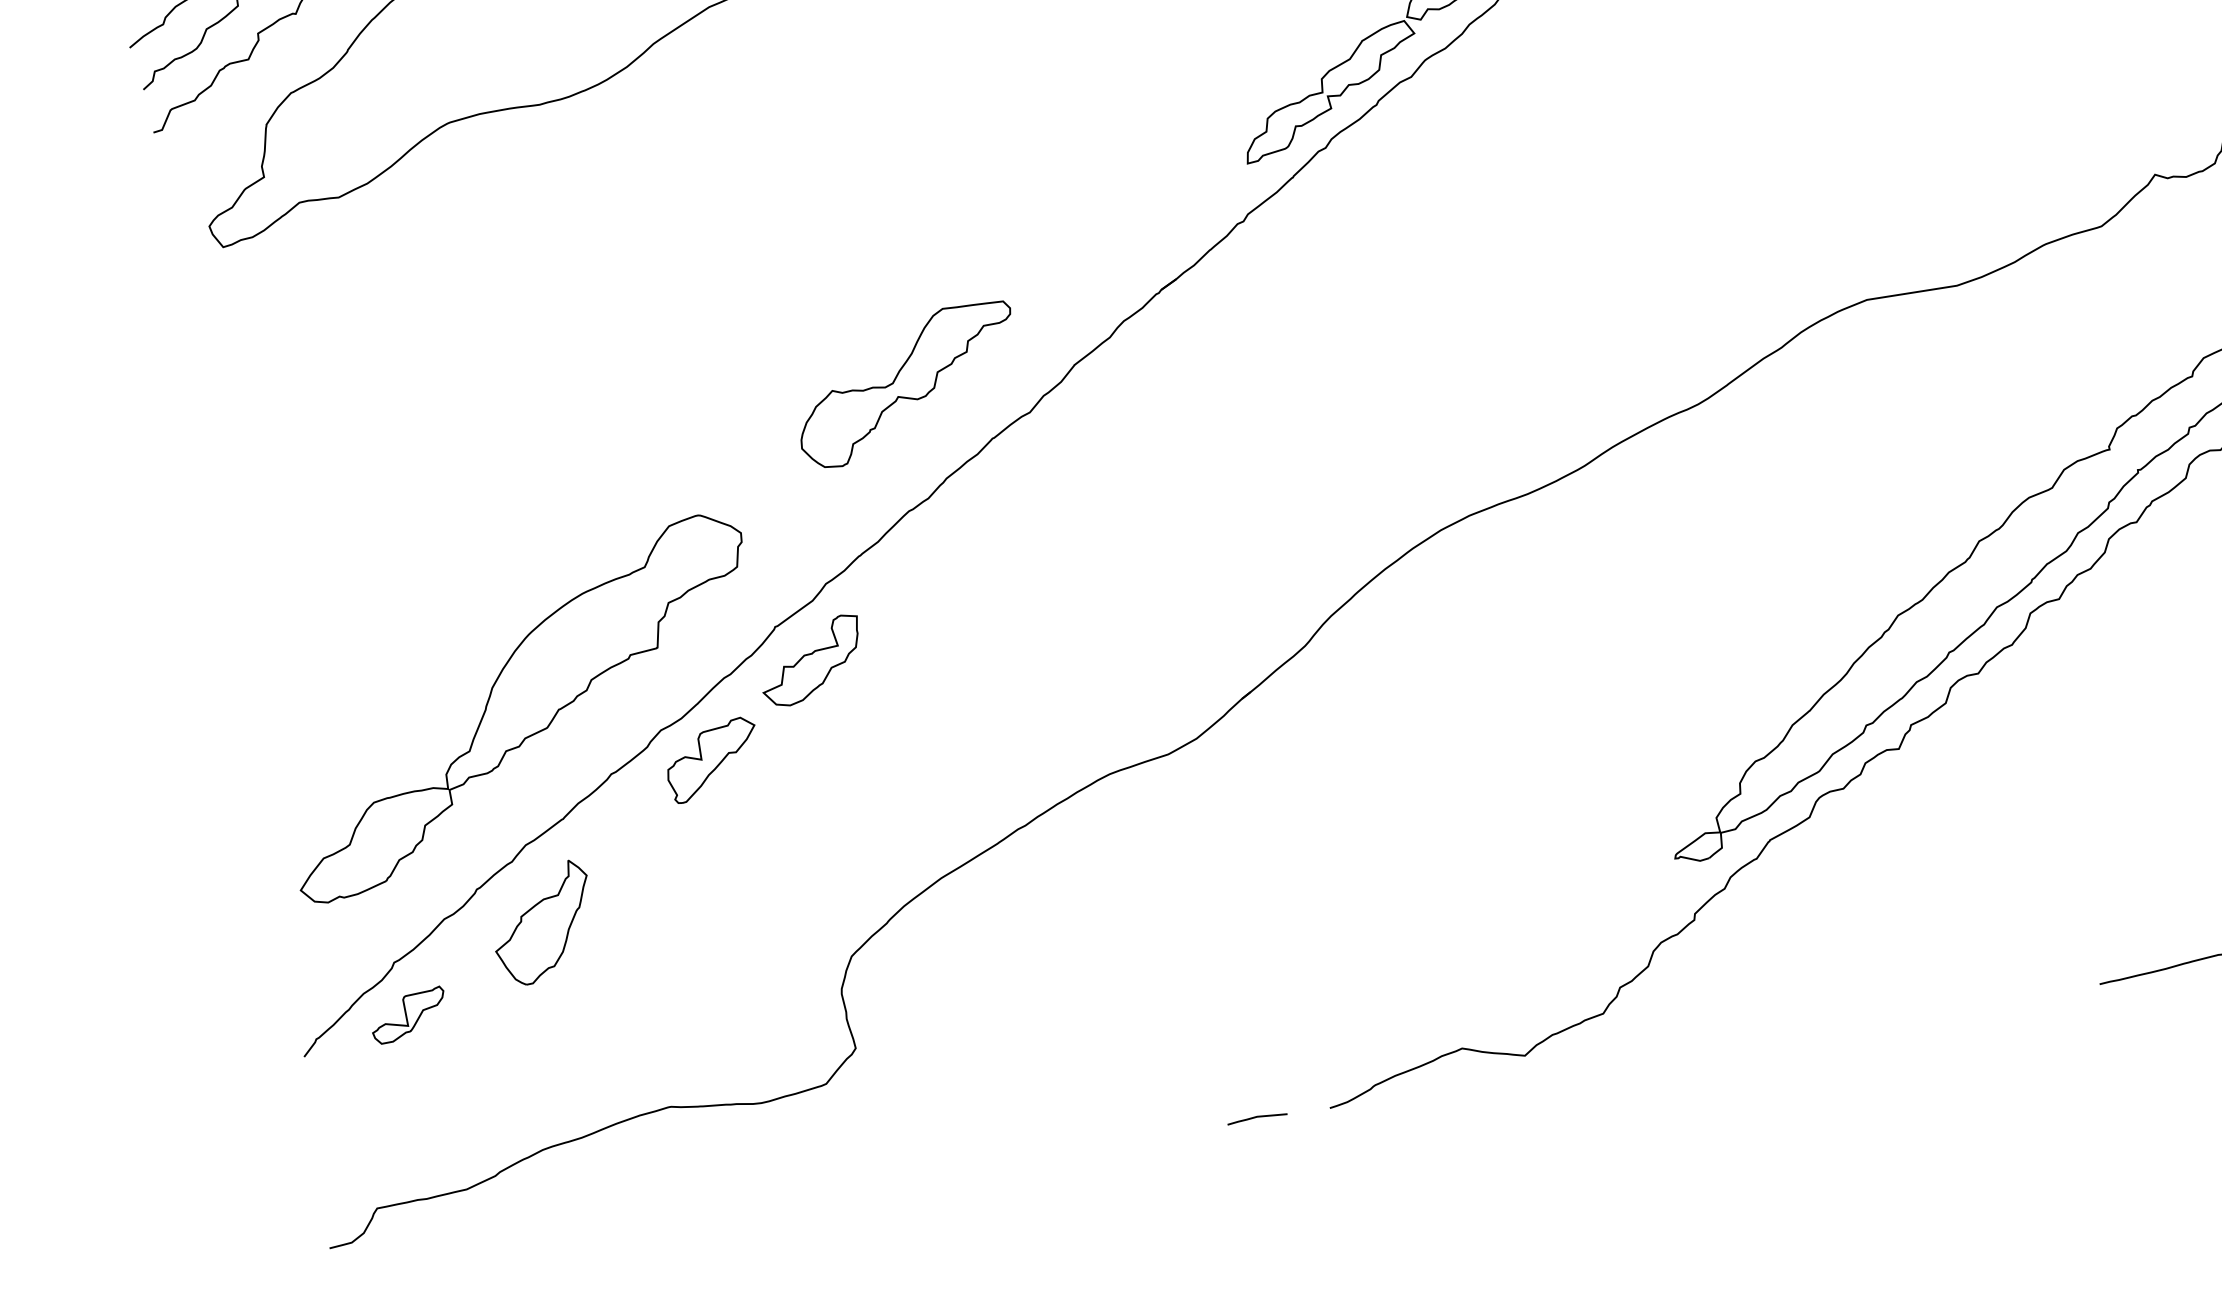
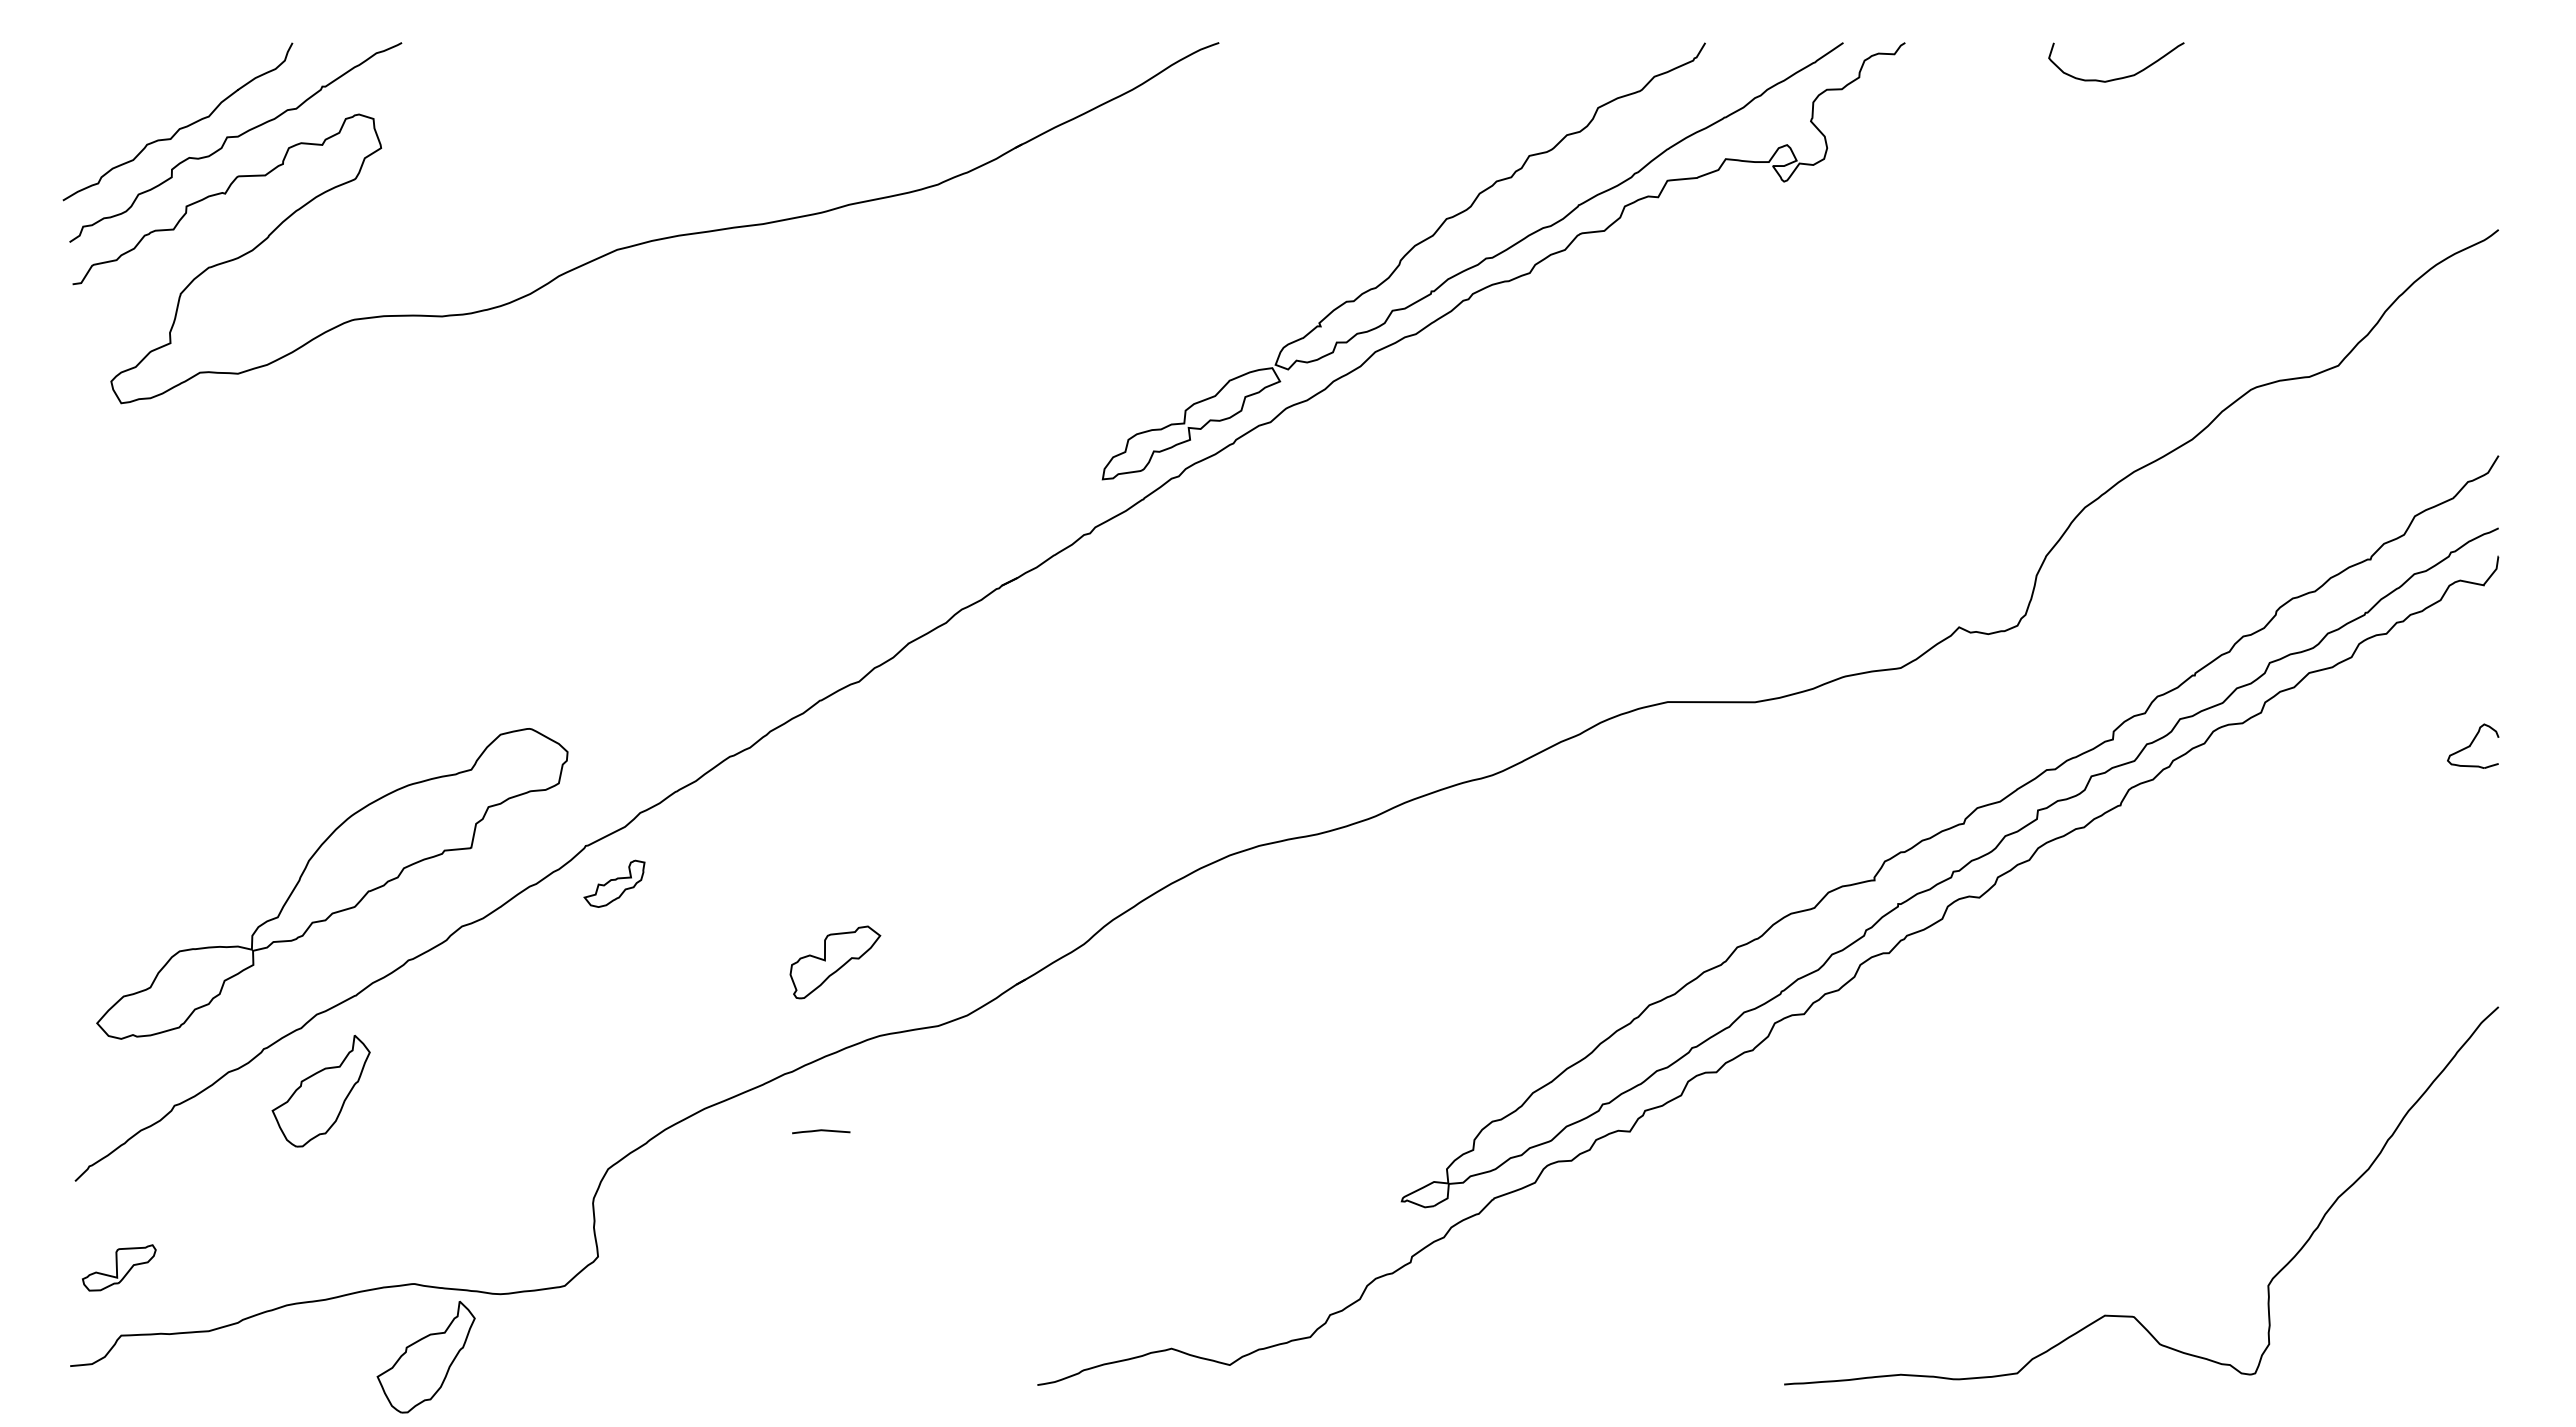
part: (906, 384) -> (746, 636), removed
part: (811, 660) -> (614, 883), size x0.6
part: (712, 760) -> (835, 962), moved
part: (408, 1015) -> (119, 1267), moved
curve: (1257, 1118) -> (821, 1131), moved
part: (694, 1180) -> (425, 1357), added

